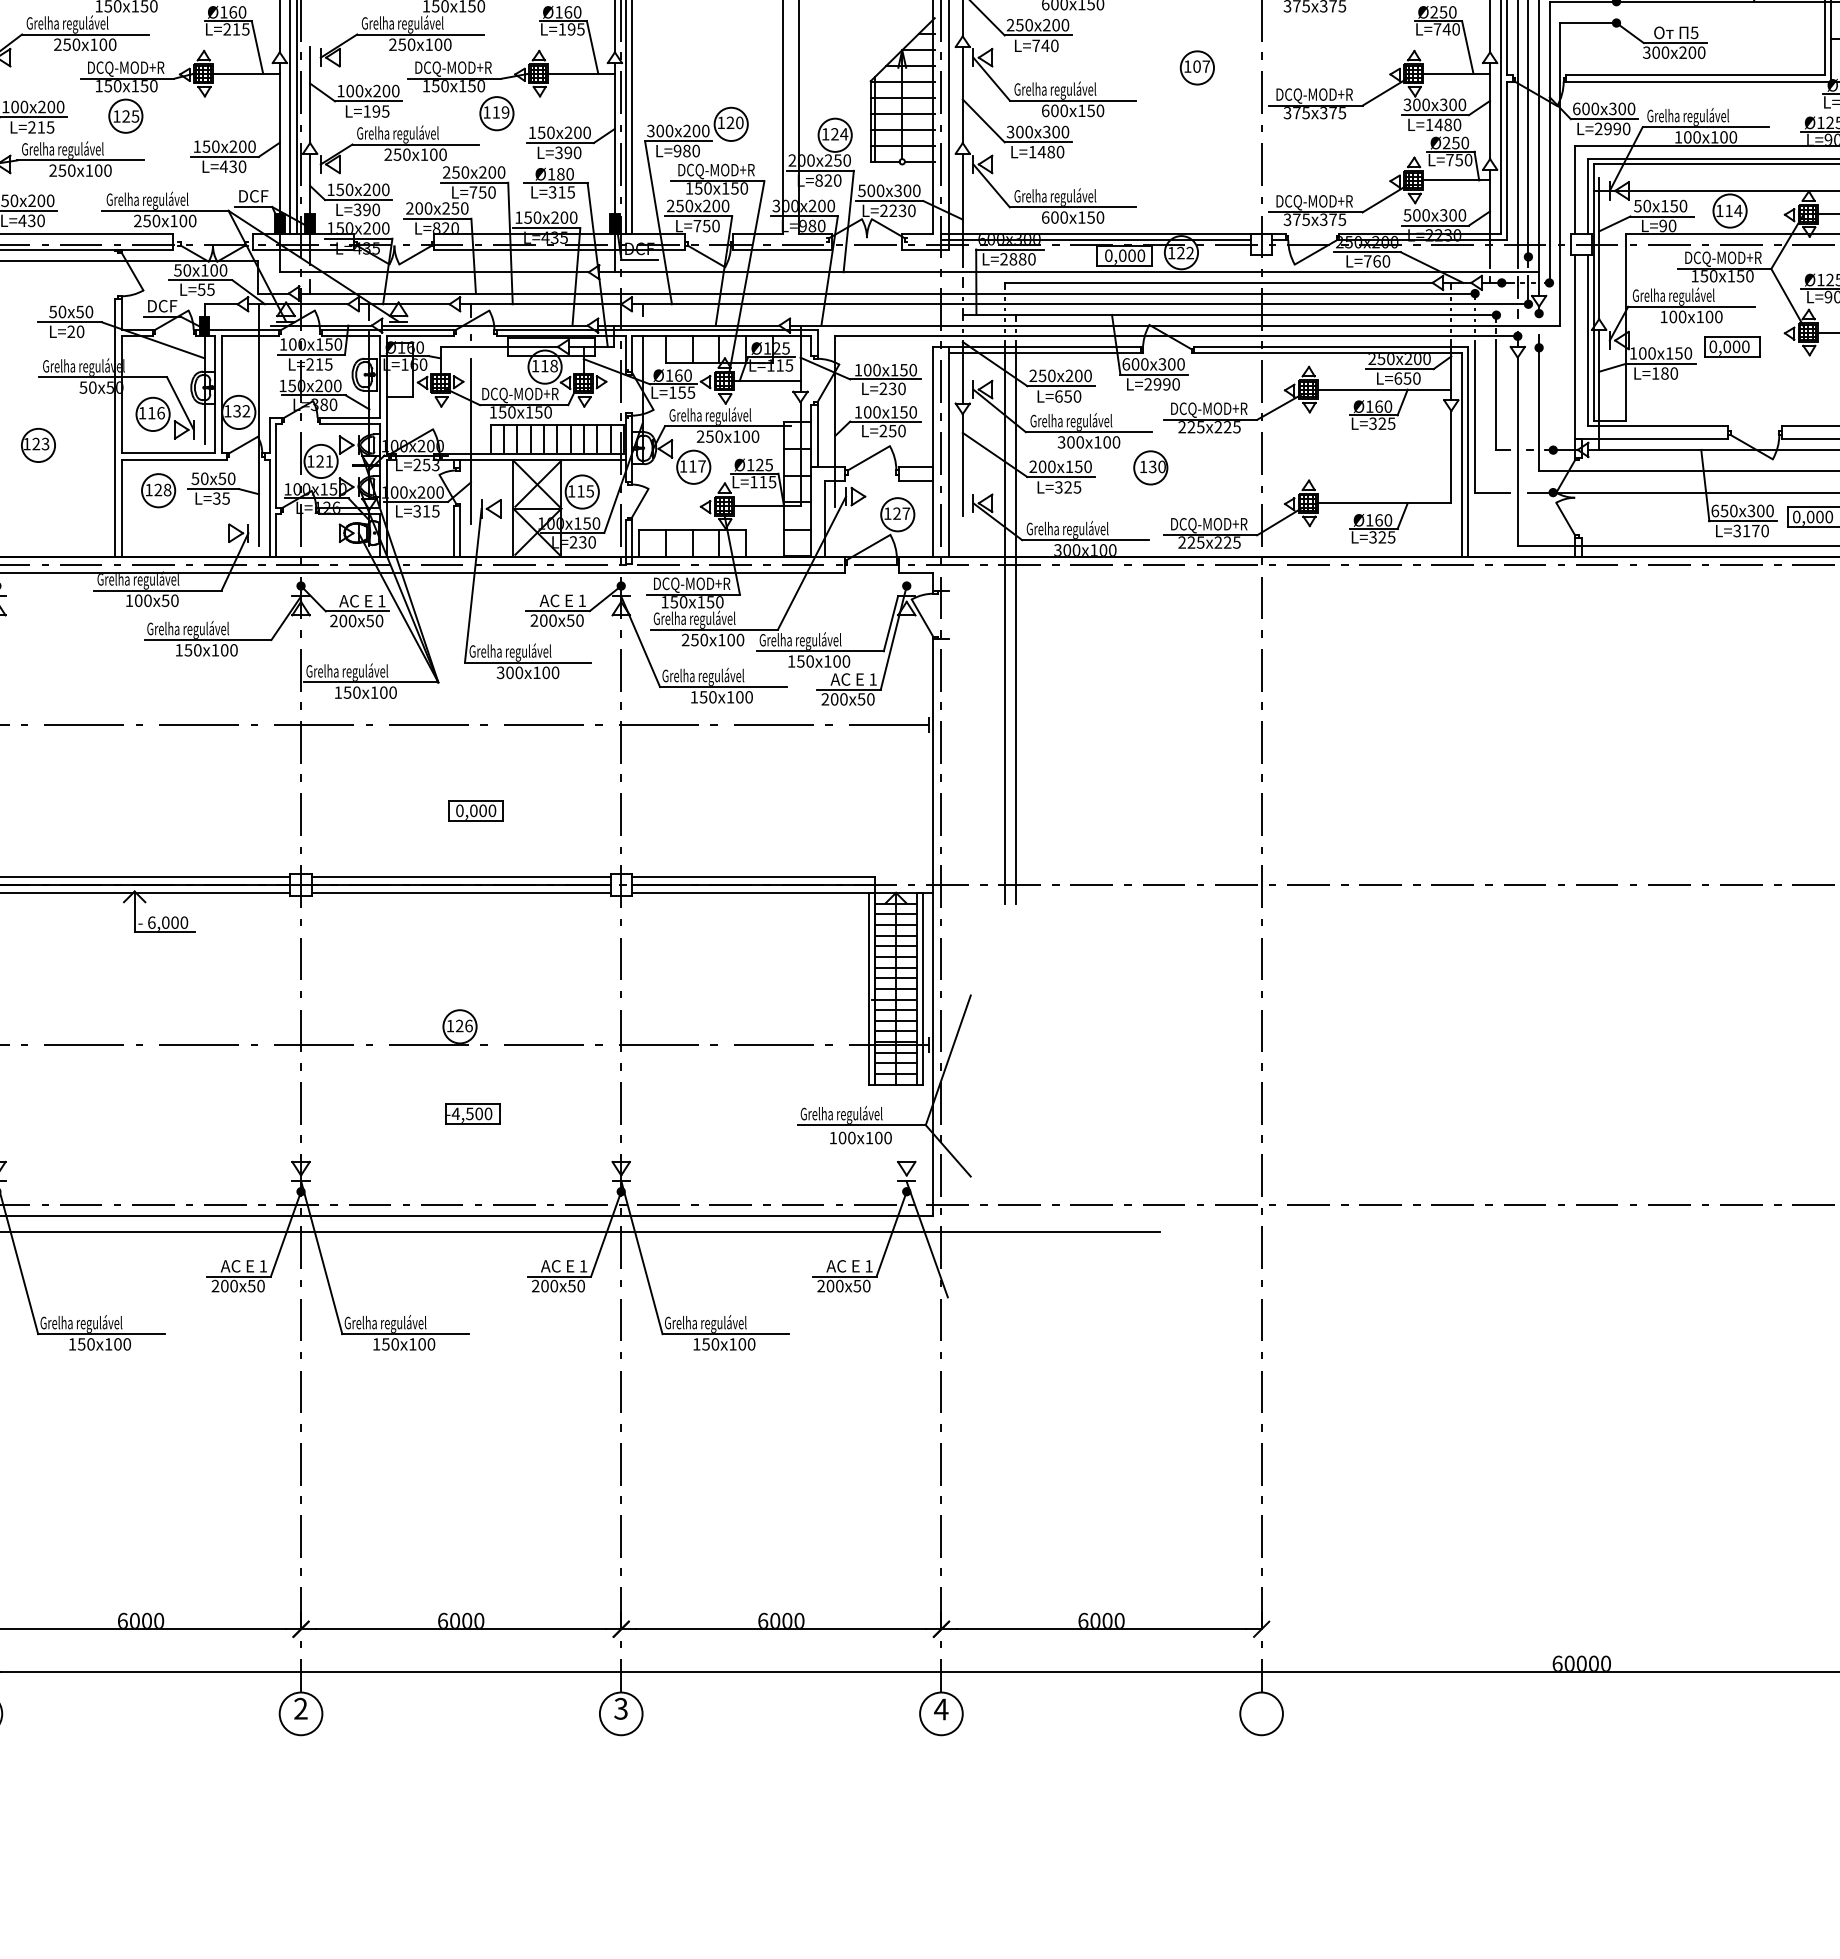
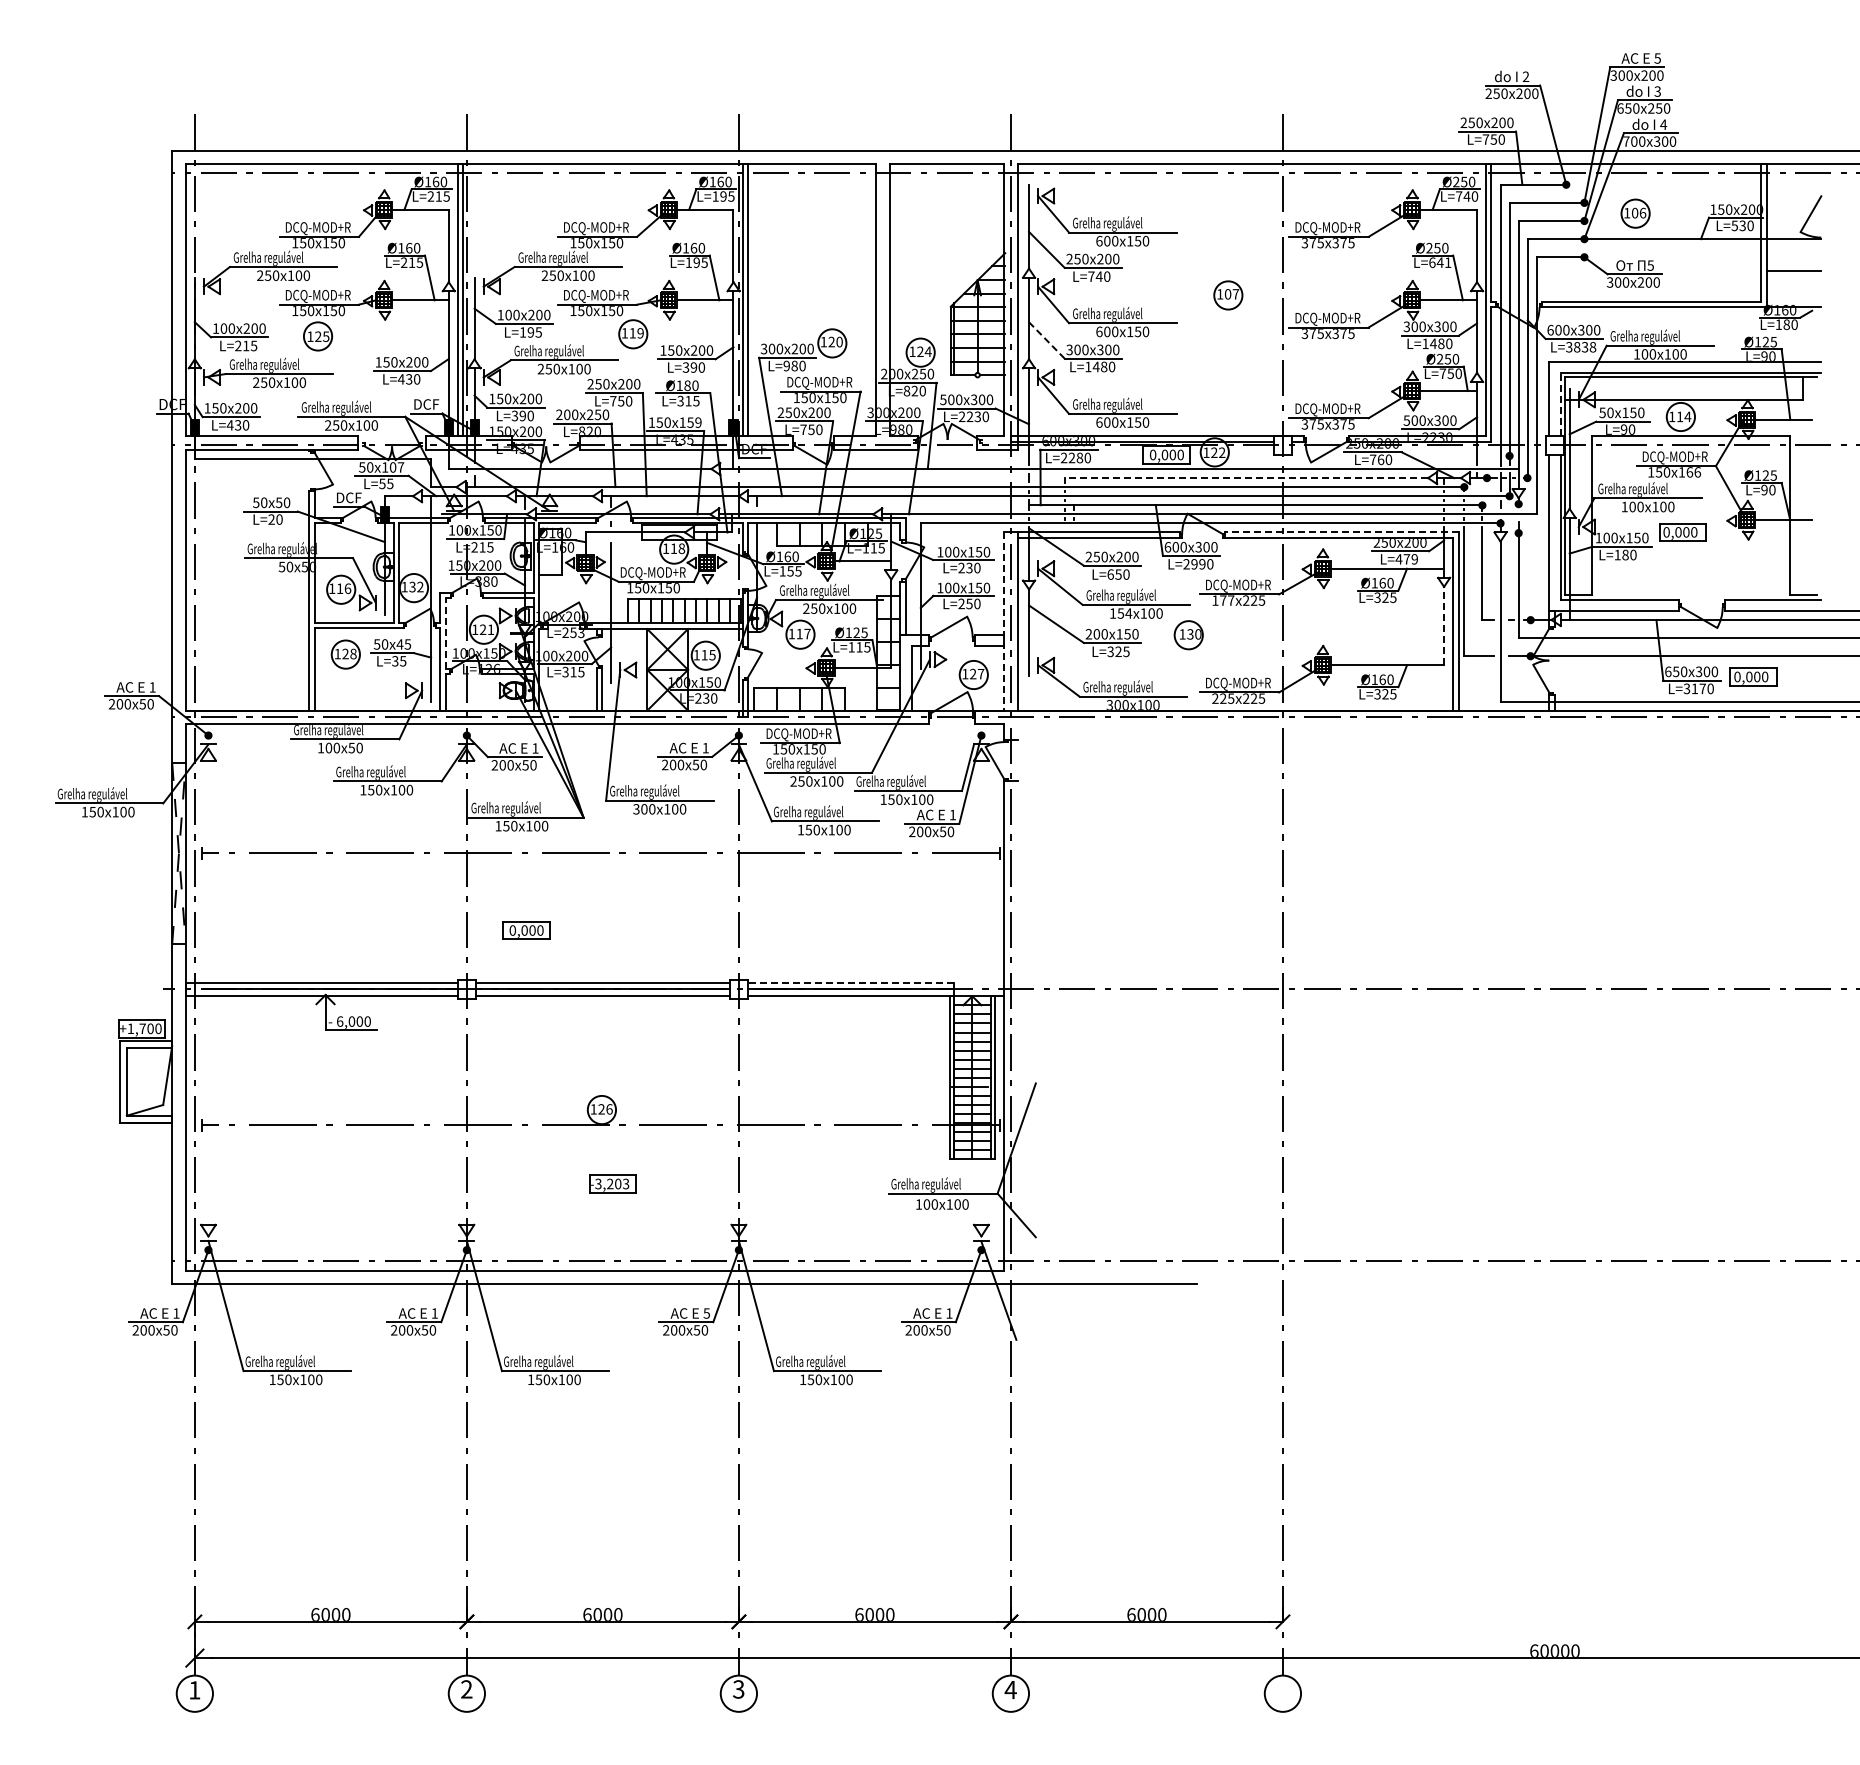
text: (1447, 29) -> (1440, 262), L=740 -> L=641
line: (983, 120) -> (1046, 340), solid -> dashed
text: (1613, 129) -> (1581, 347), L=2990 -> L=3838
line: (1588, 196) -> (1560, 404), solid -> dashed
text: (564, 217) -> (690, 422), 150x200 -> 150x159
text: (1012, 258) -> (1071, 457), L=2880 -> L=2280
text: (222, 270) -> (400, 467), 50x100 -> 50x107
text: (1744, 276) -> (1693, 472), 150x150 -> 150x166
line: (1218, 283) -> (1246, 478), solid -> dashed
line: (1331, 346) -> (1342, 532), solid -> dashed
text: (1407, 378) -> (1406, 559), L=650 -> L=479
text: (1191, 427) -> (1223, 600), 225x225 -> 177x225
text: (1070, 442) -> (1120, 613), 300 -> 154
part: (38, 445) -> (243, 616), removed
line: (933, 452) -> (1004, 622), solid -> dashed
line: (1451, 456) -> (1444, 625), solid -> dashed
line: (275, 465) -> (445, 633), solid -> dashed
text: (226, 478) -> (403, 644), 50x50 -> 50x45
line: (1005, 622) -> (1065, 766), removed
line: (1016, 622) -> (1074, 766), removed
part: (475, 810) -> (526, 930), moved
line: (752, 876) -> (850, 982), solid -> dashed
text: (472, 1113) -> (612, 1183), -4,500 -> -3,203
text: (583, 1266) -> (706, 1313), 1 -> 5

